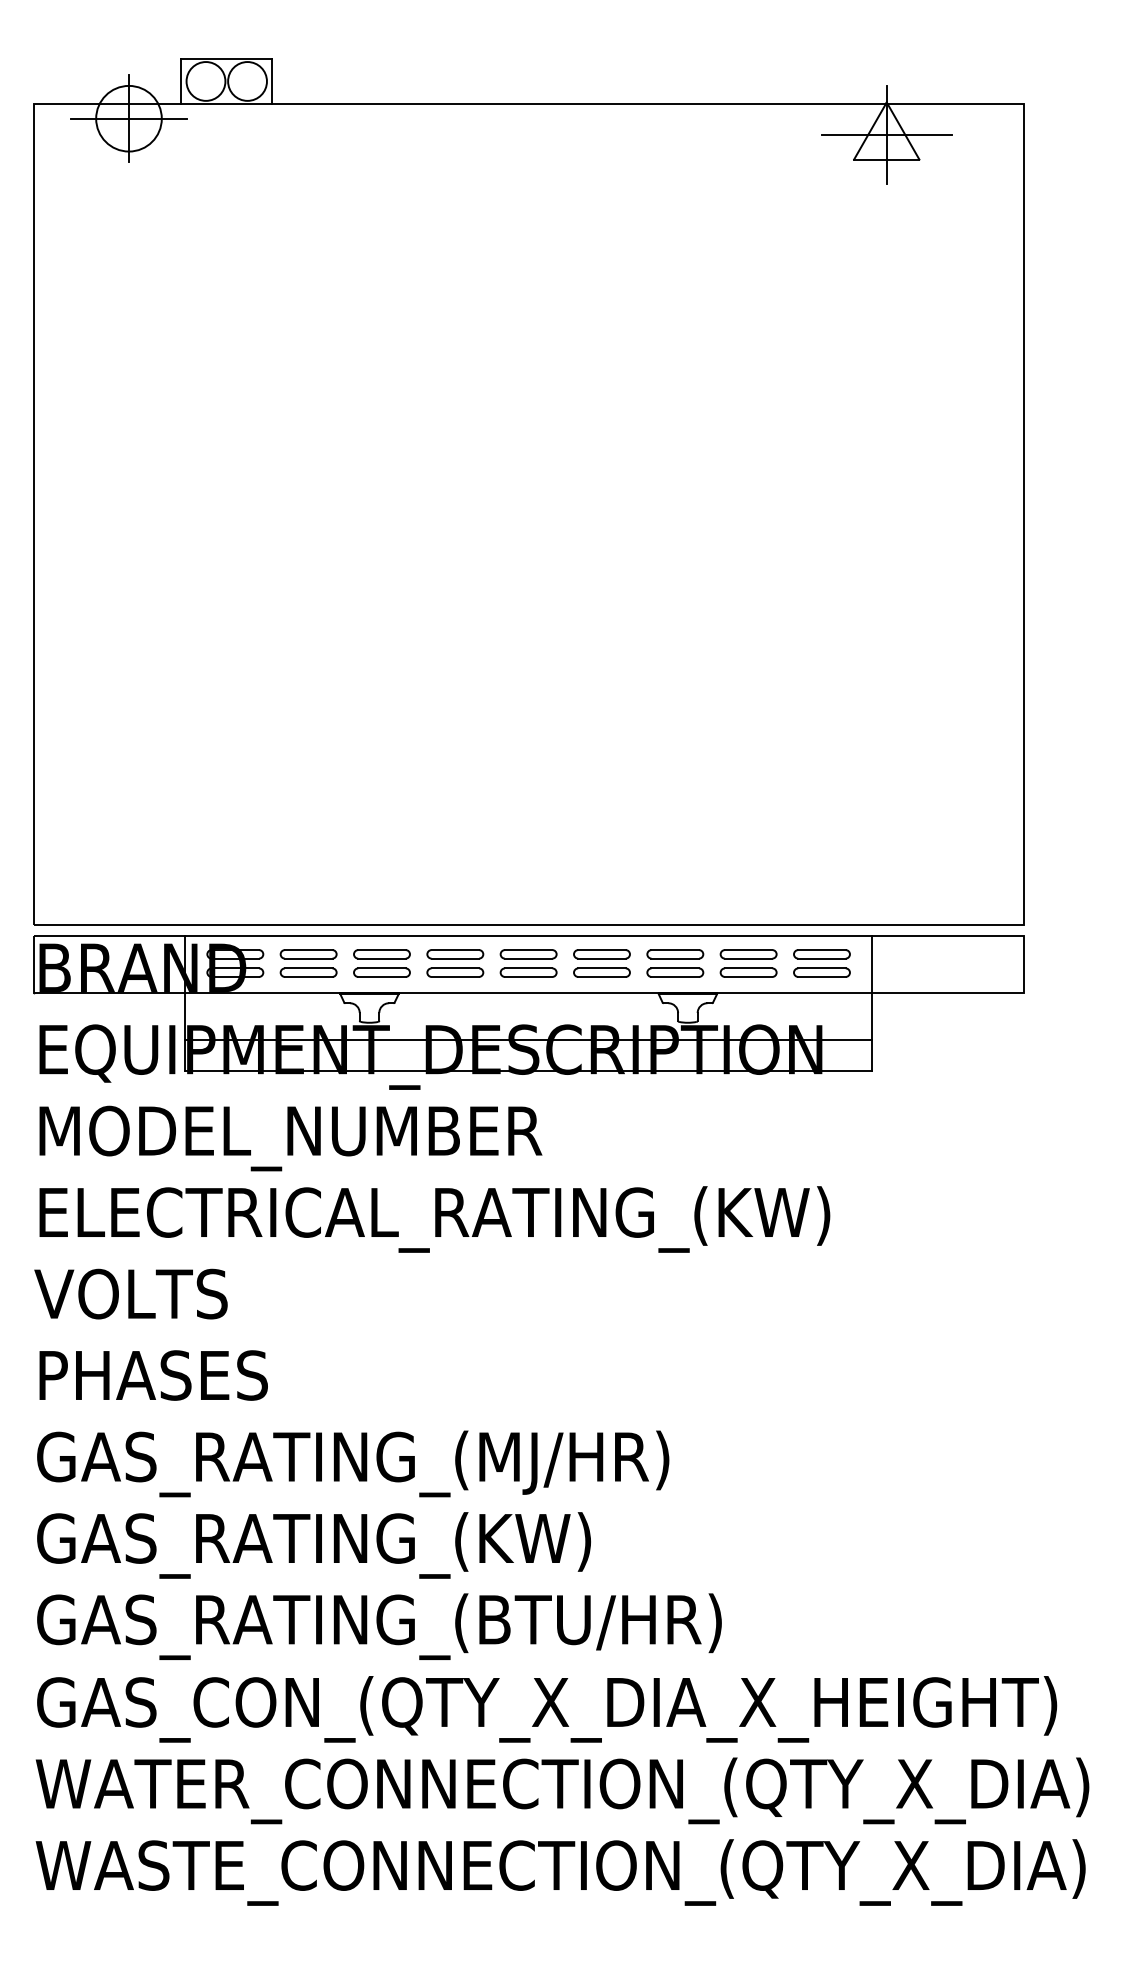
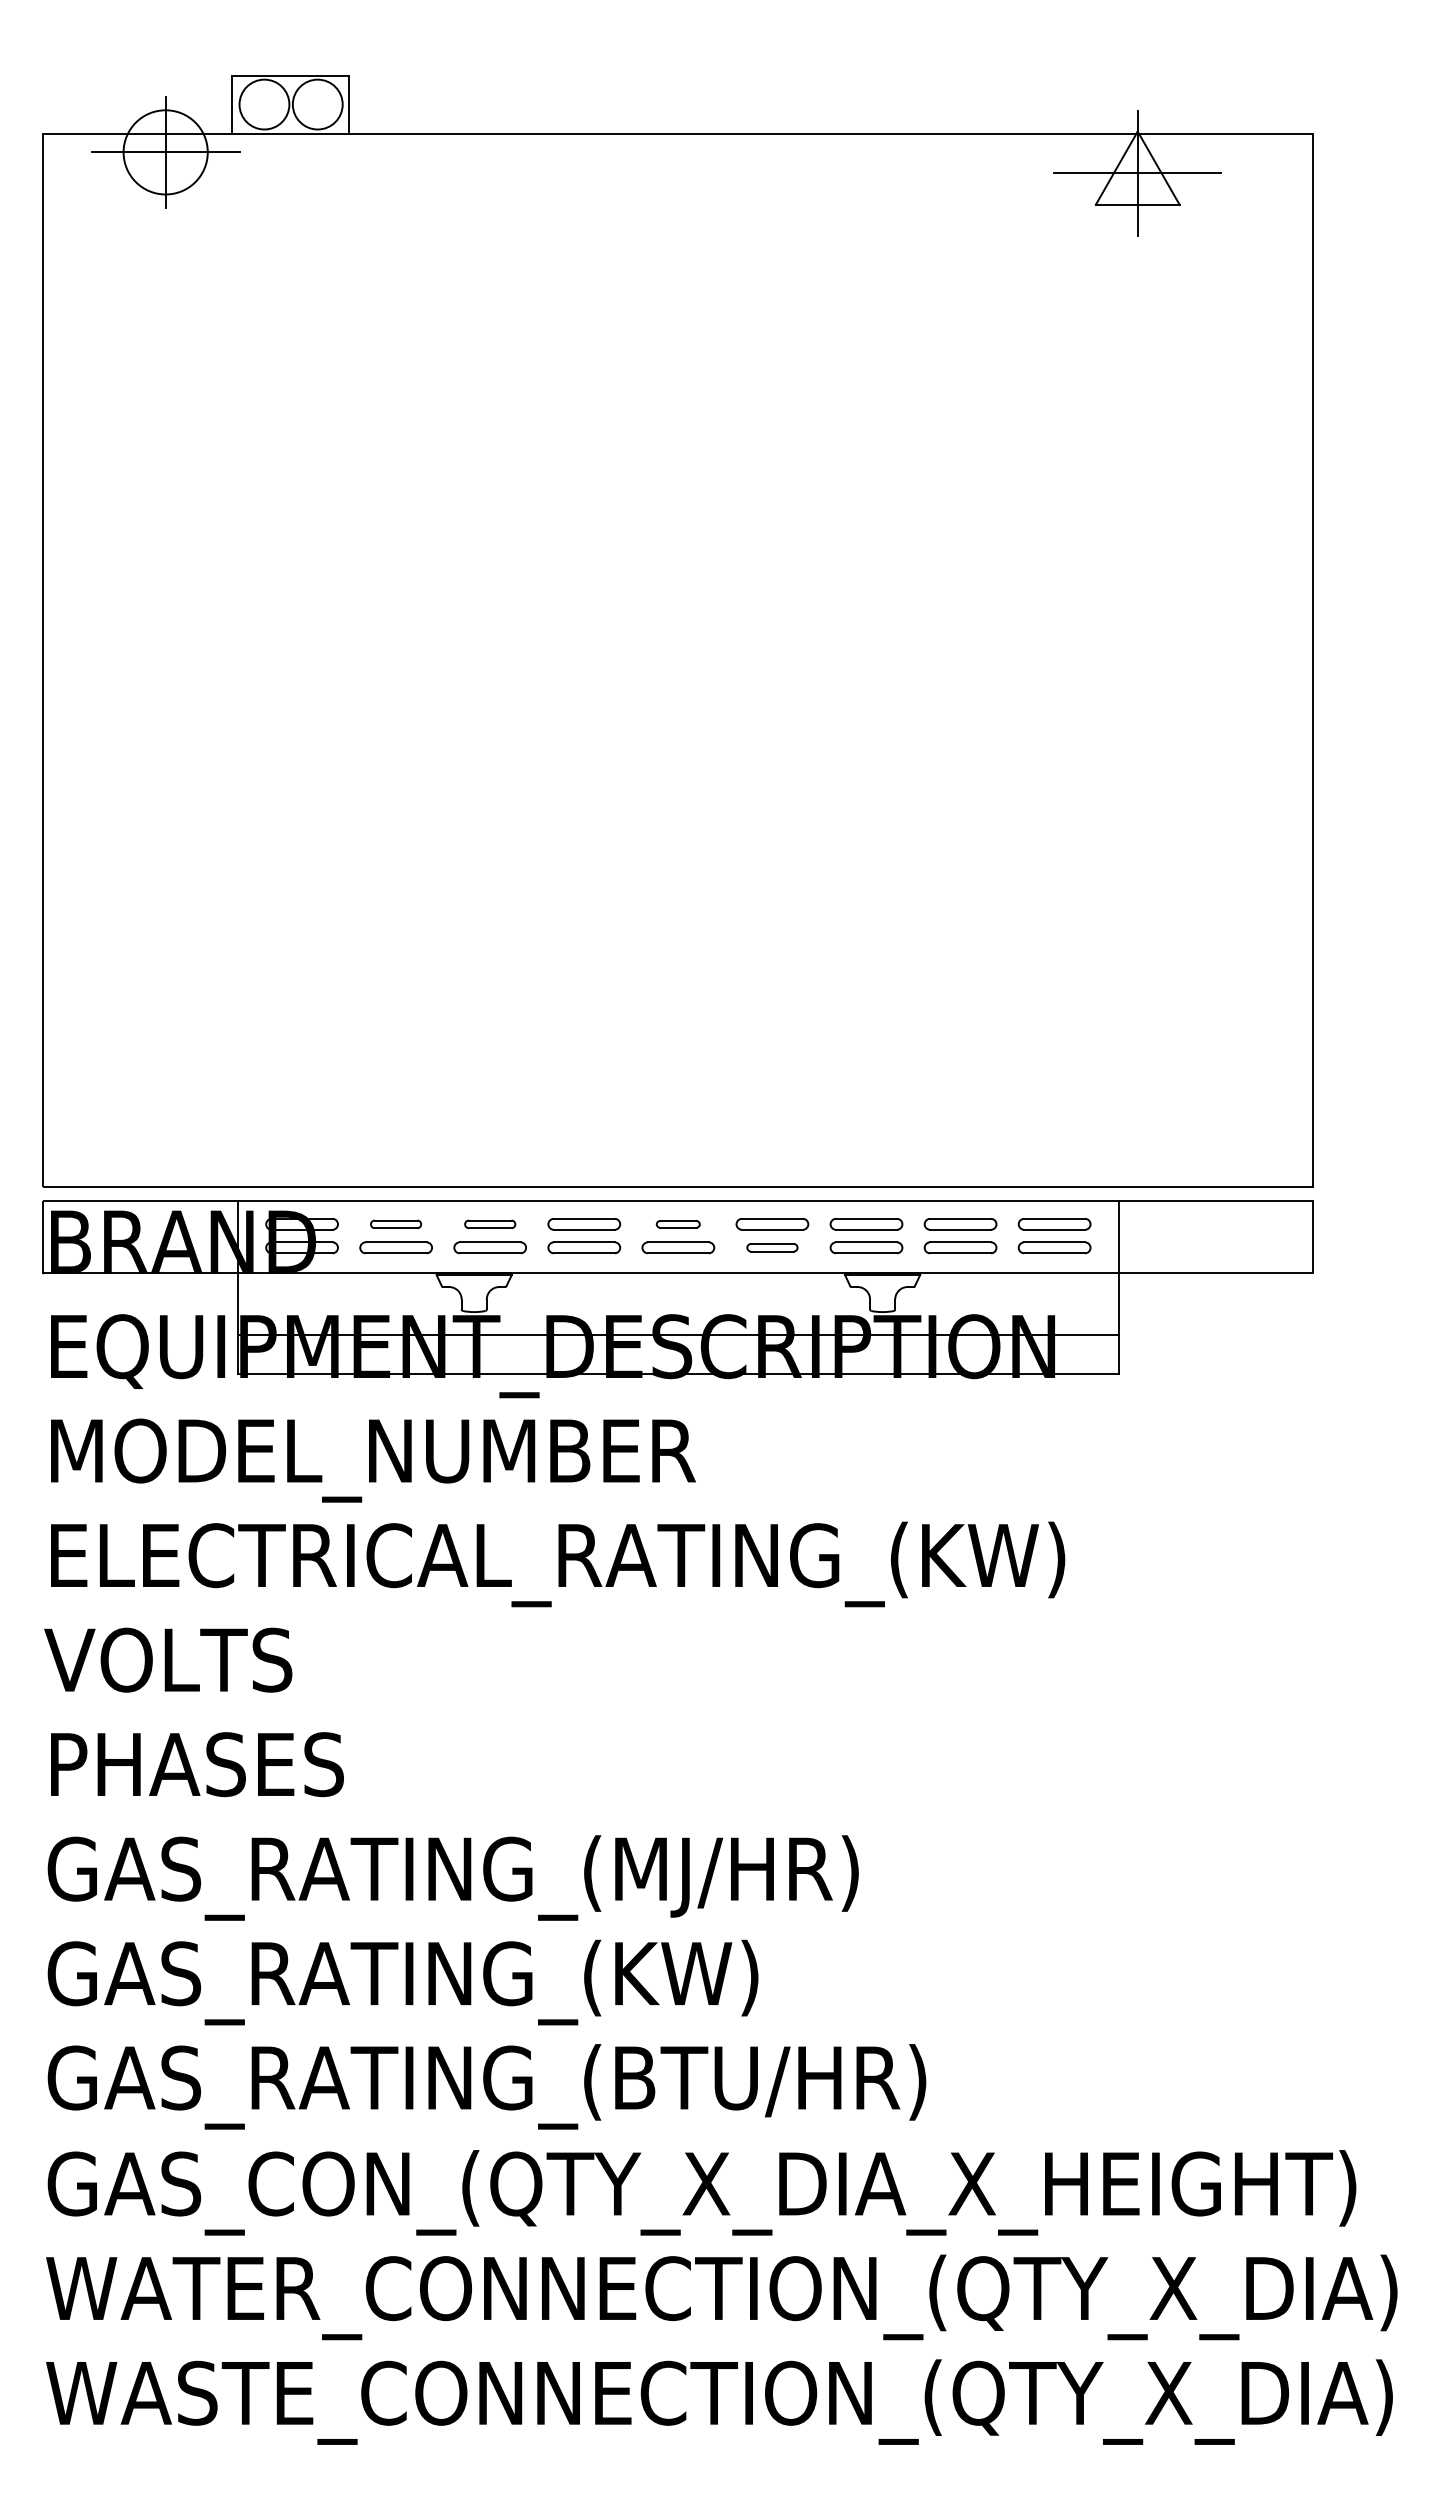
part: (308, 954) -> (395, 1224), size x0.7
part: (381, 954) -> (489, 1224), size x0.7
part: (528, 954) -> (678, 1224), size x0.6
part: (601, 972) -> (771, 1247), size x0.7

